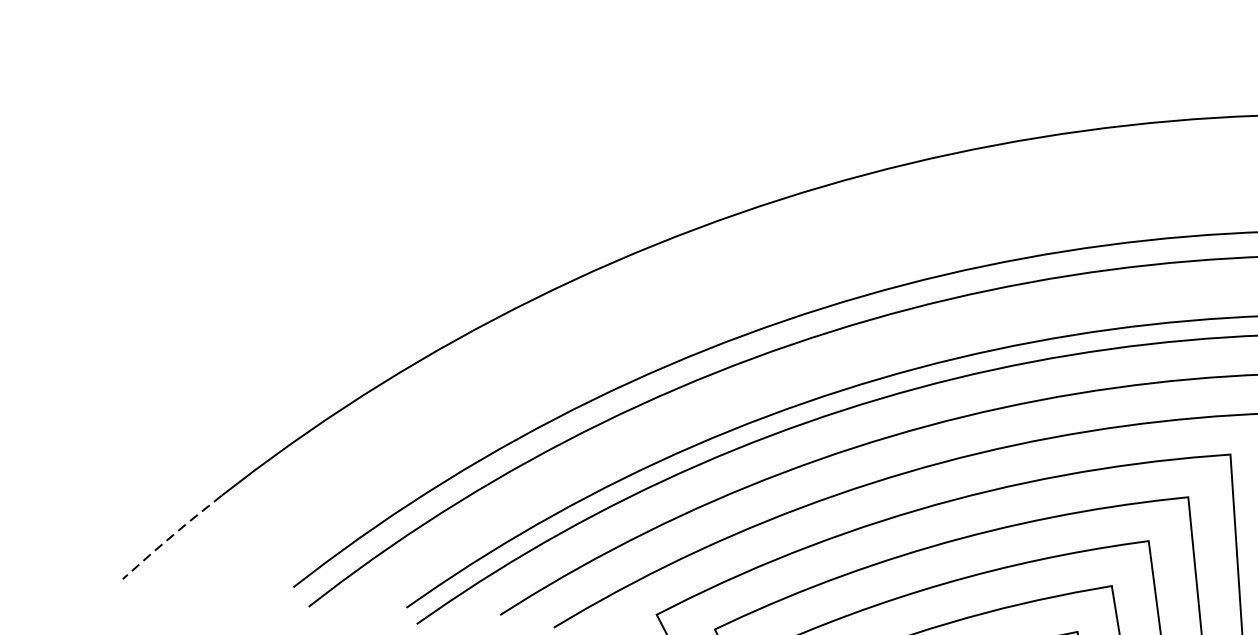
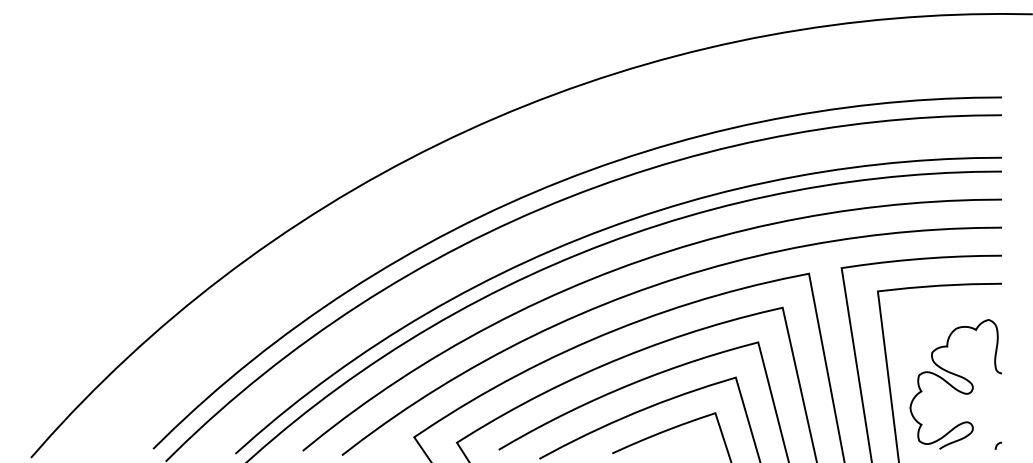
line: (170, 536) -> (61, 423), dashed -> solid

